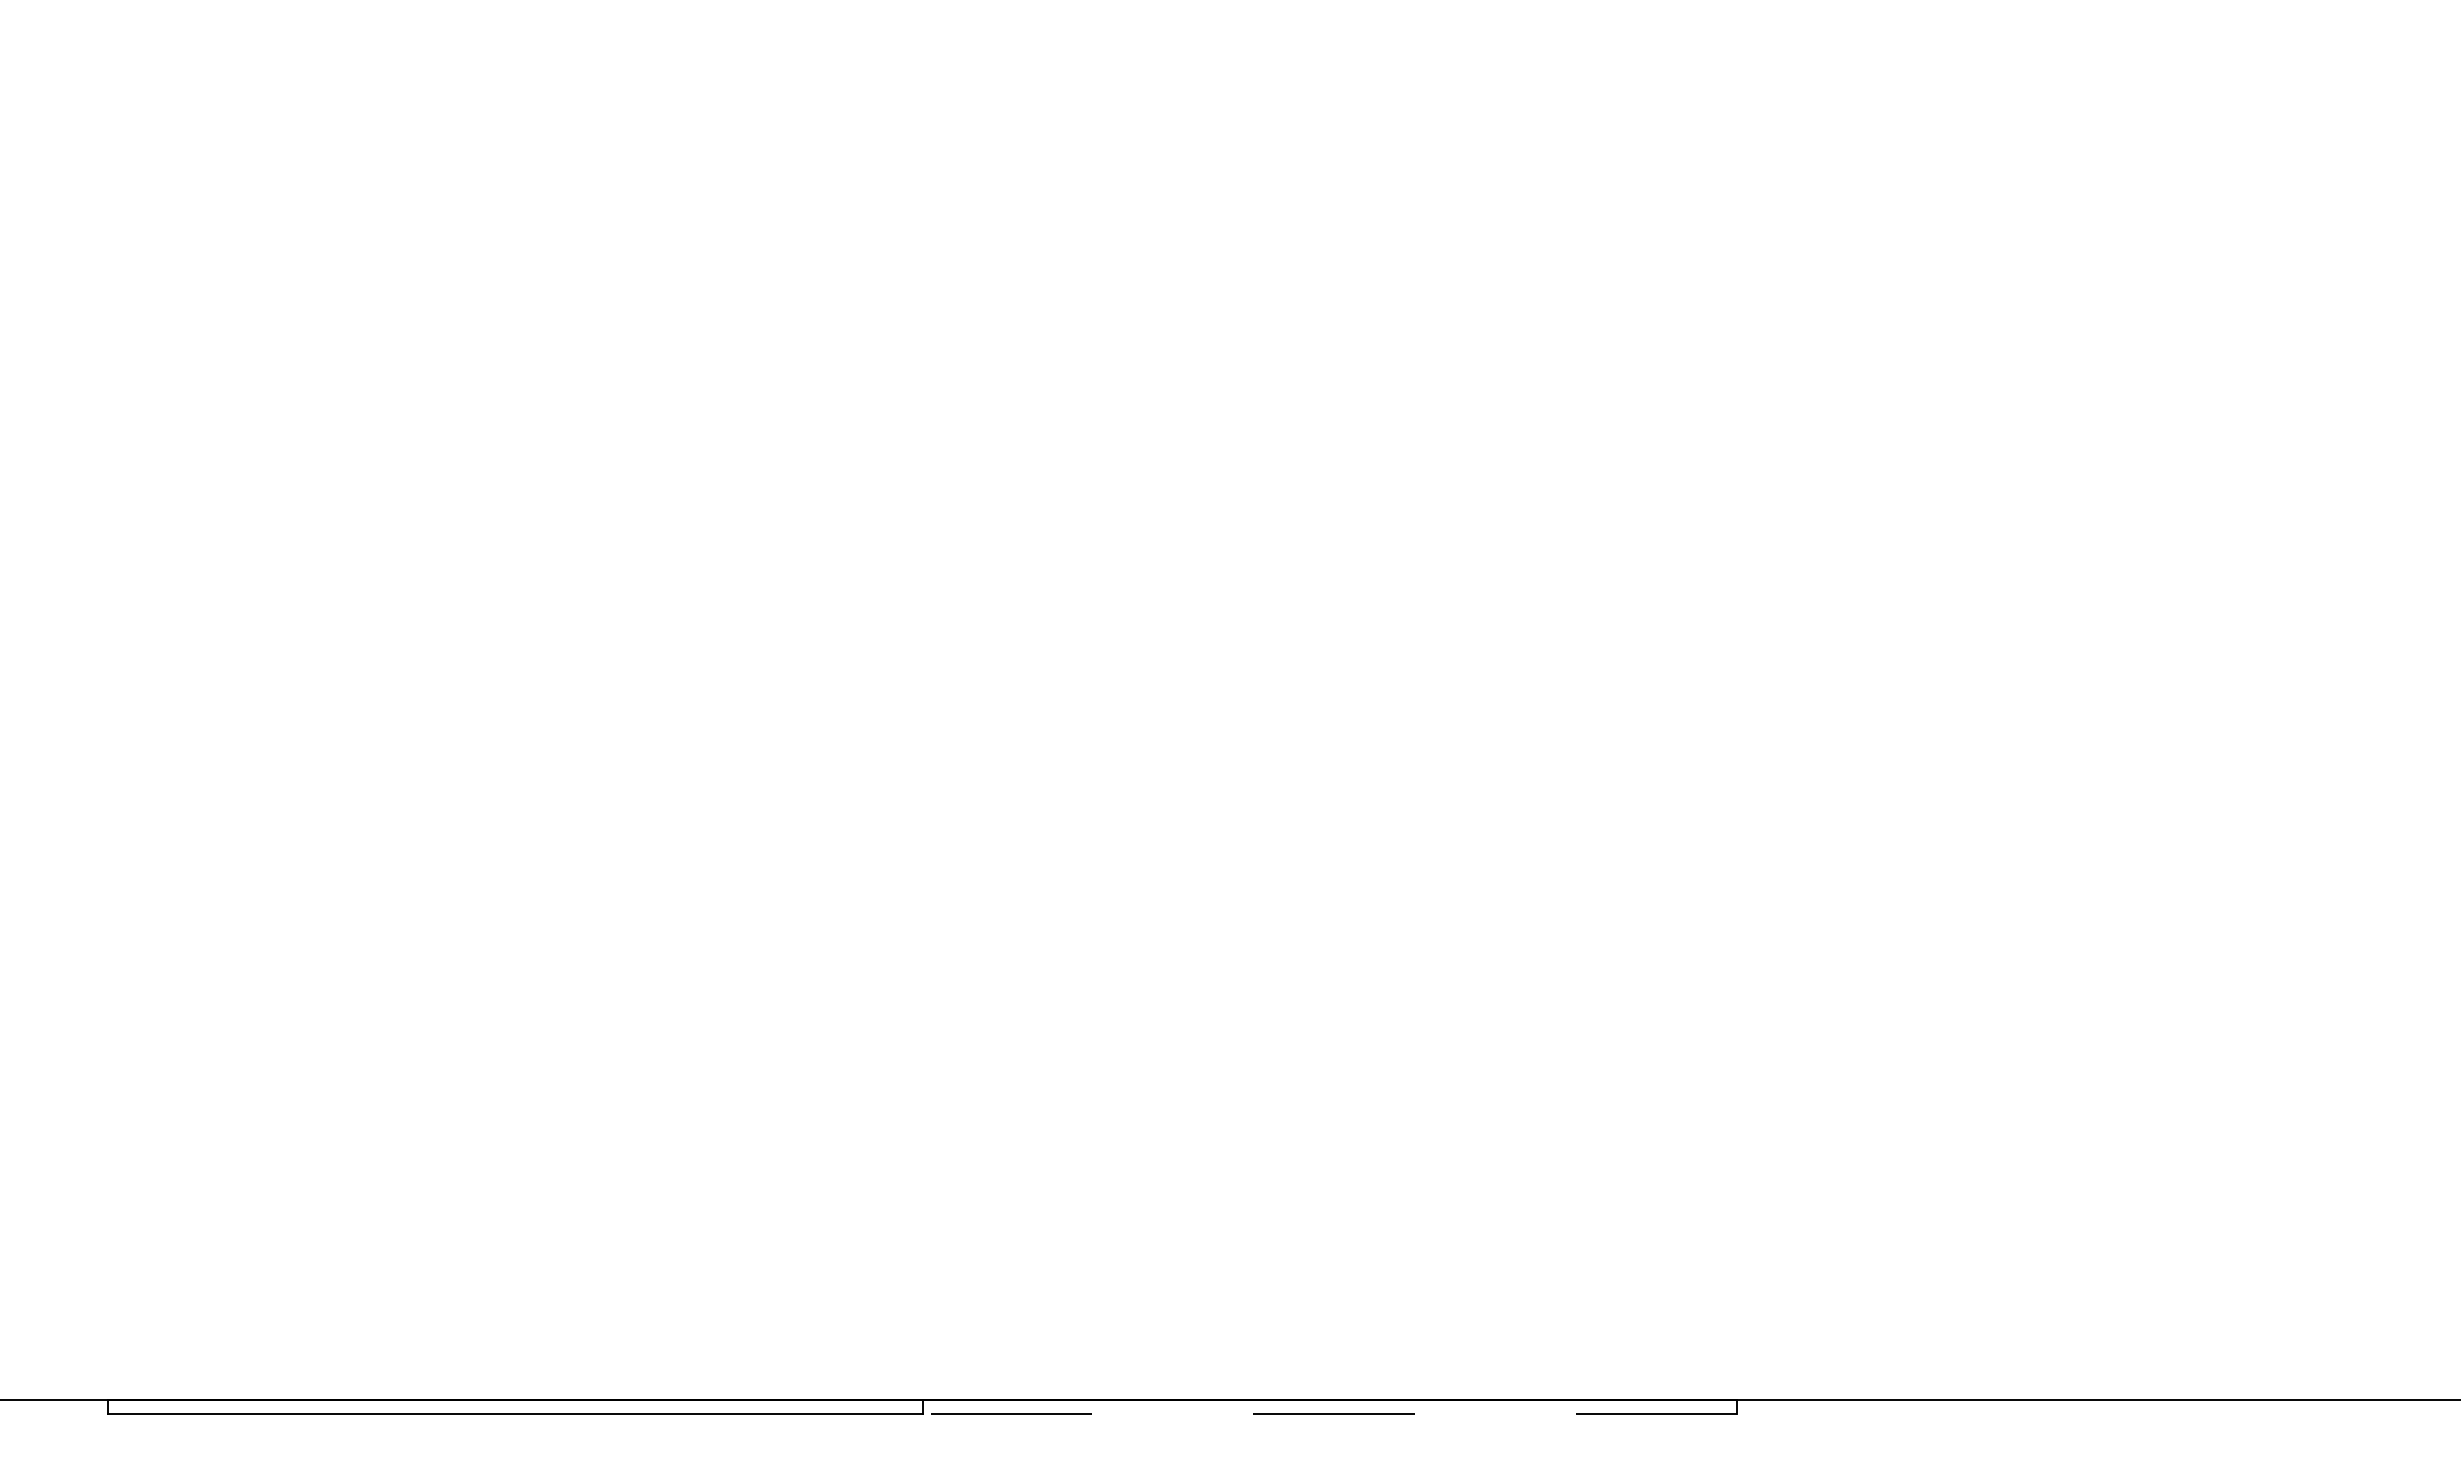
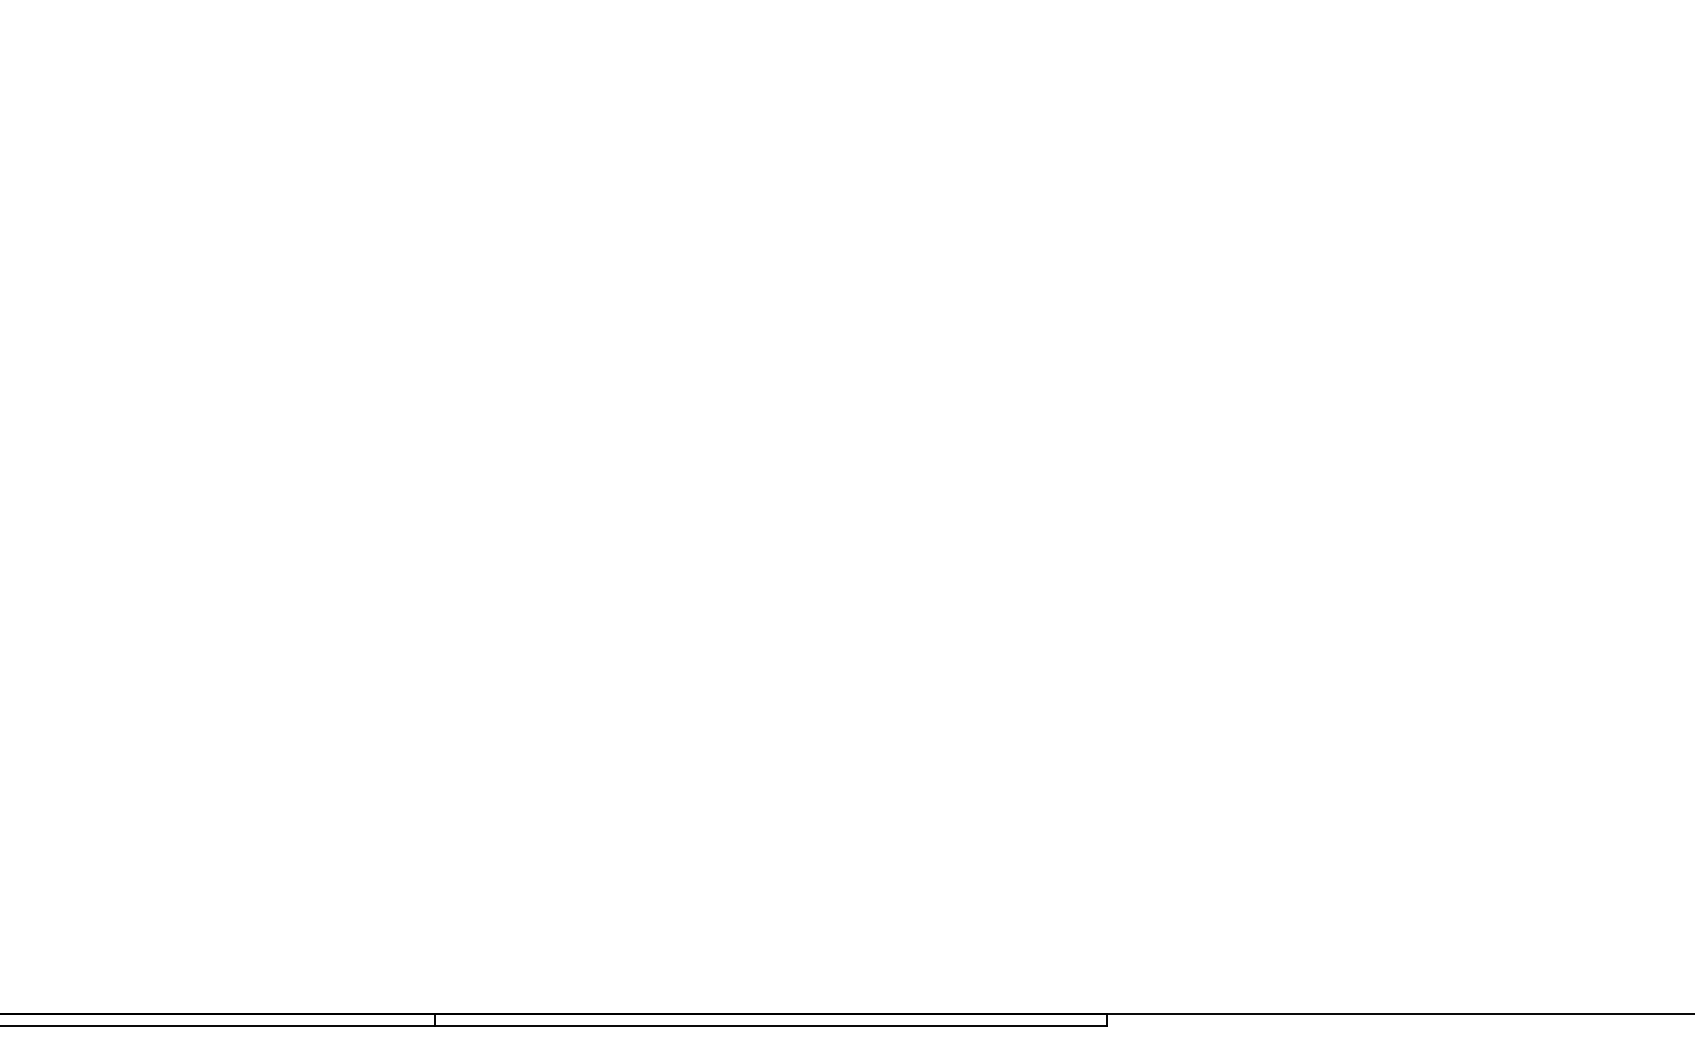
line: (1329, 1413) -> (770, 1025), dashed -> solid

